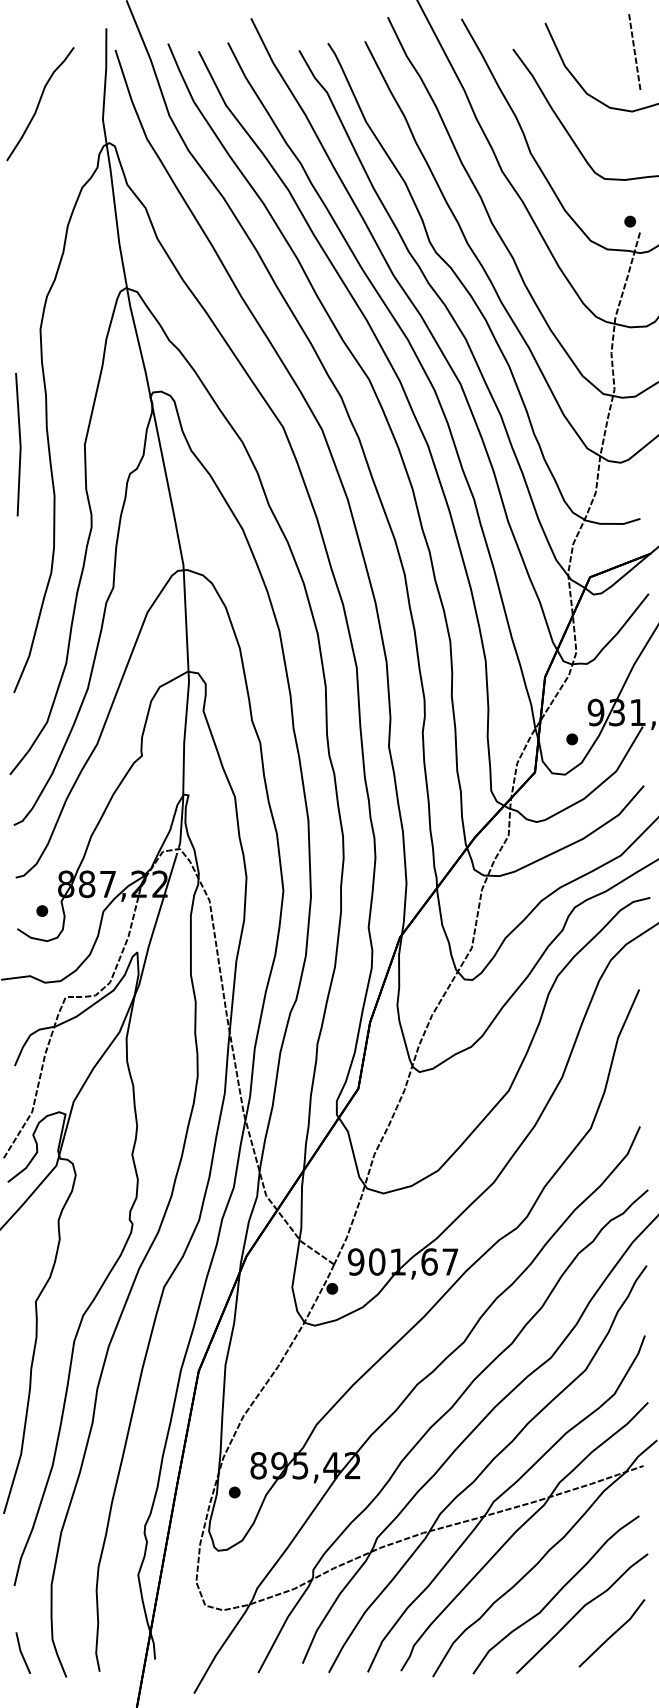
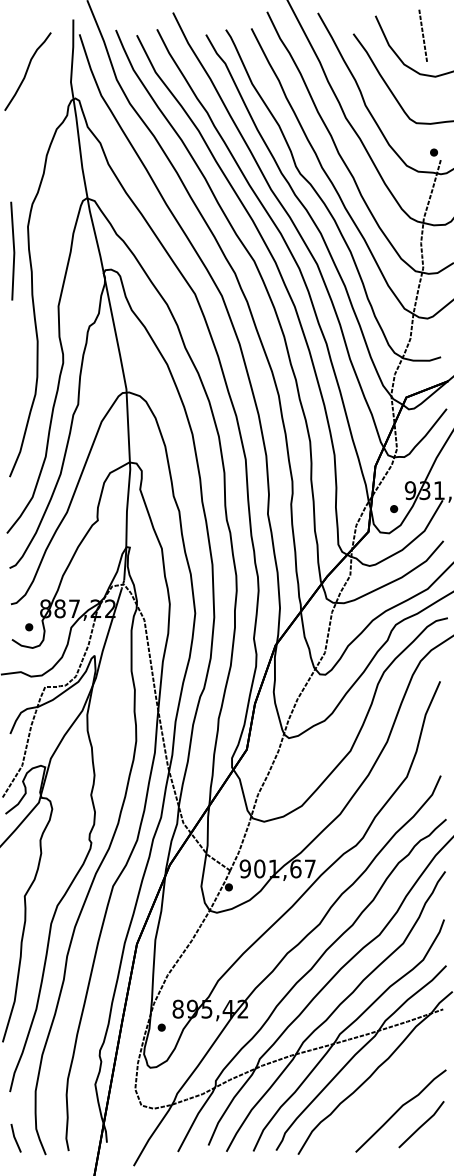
line: (633, 51) -> (422, 35), moved
line: (19, 443) -> (13, 250), moved
curve: (555, 1593) -> (382, 1097), removed

